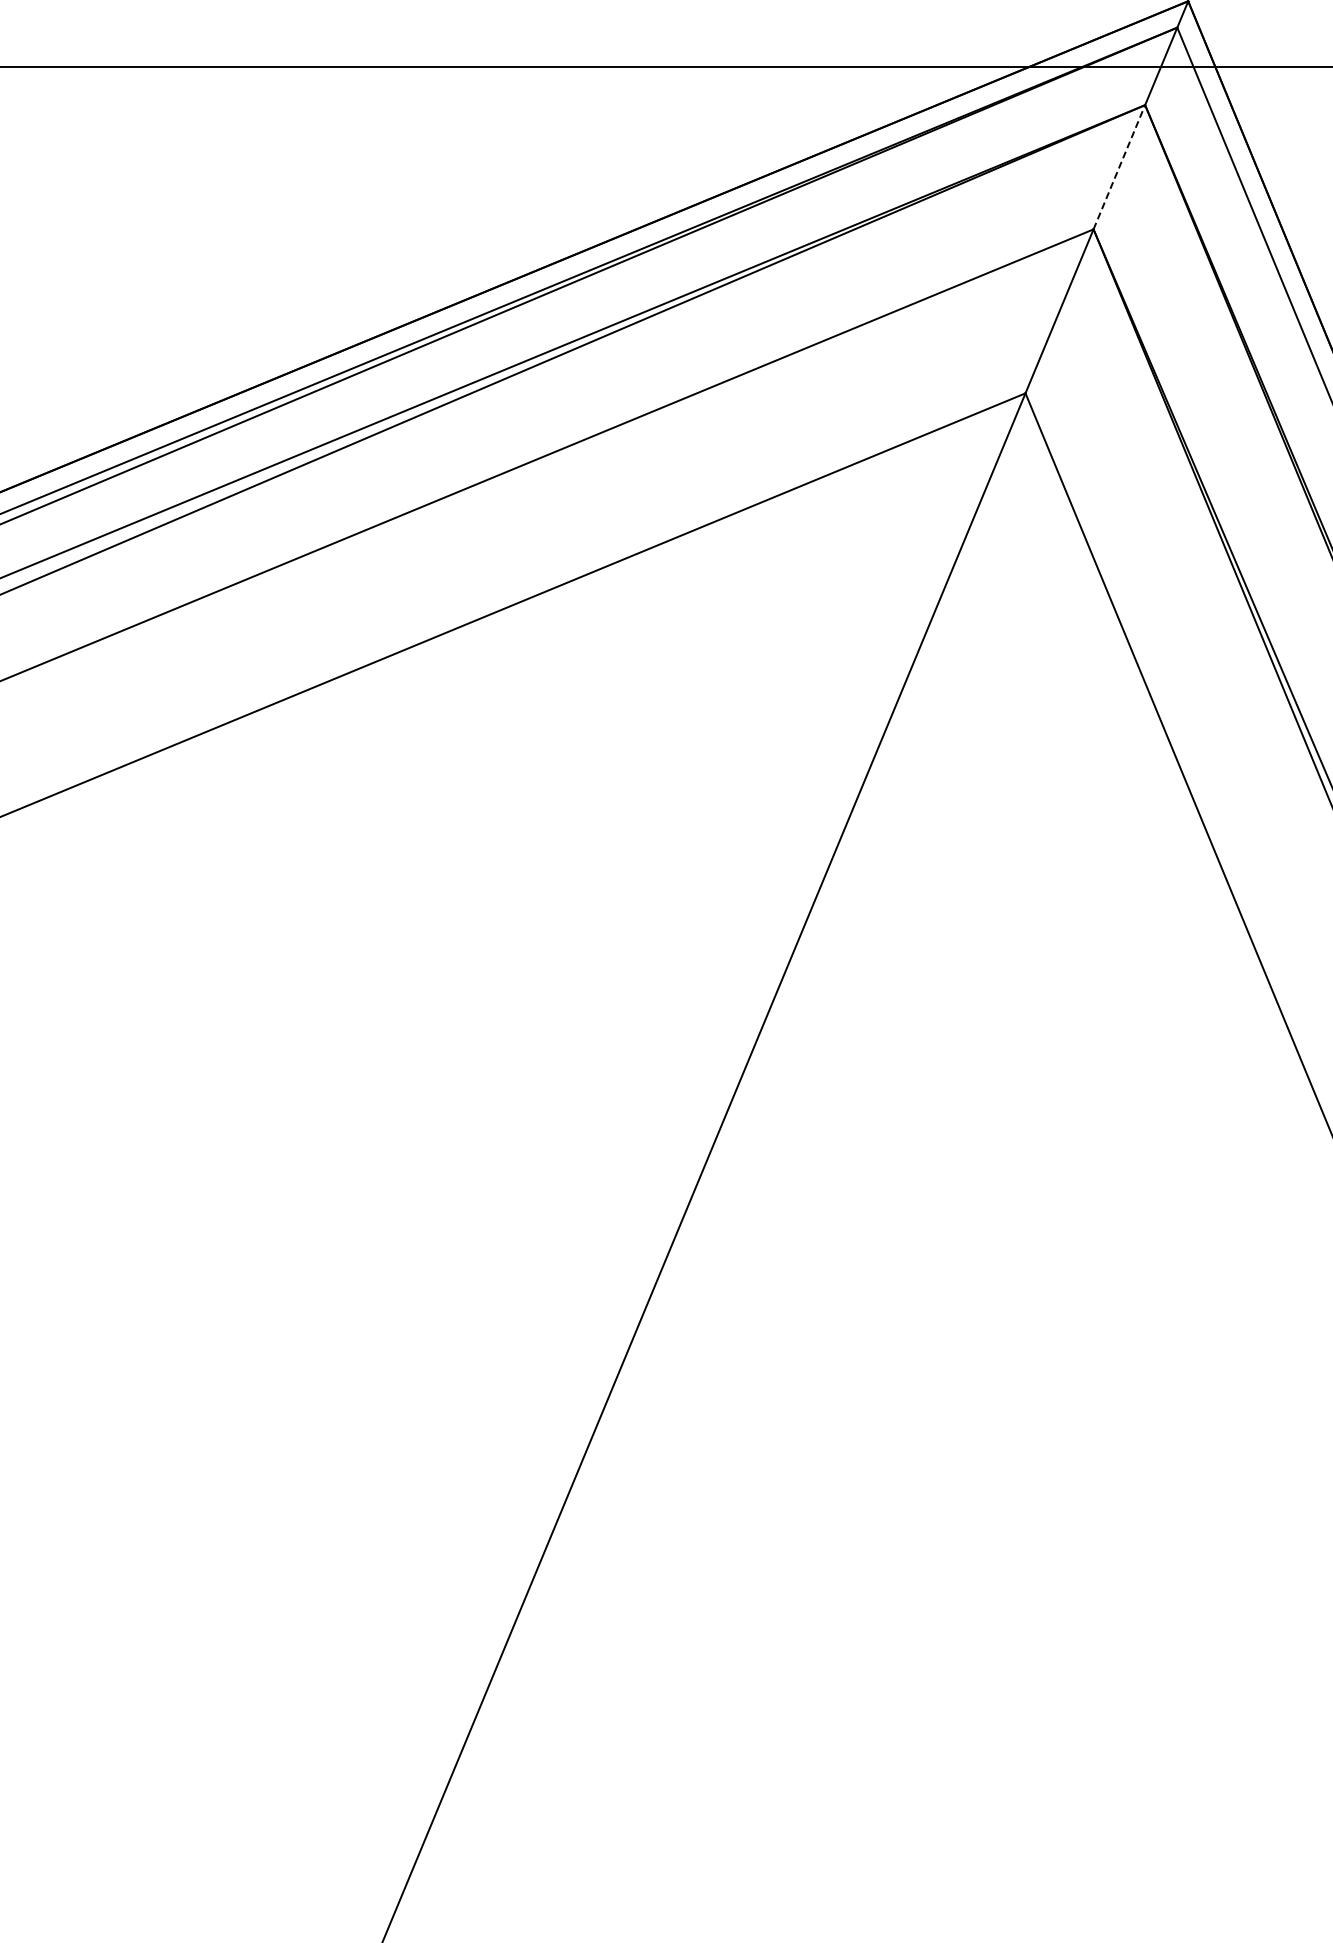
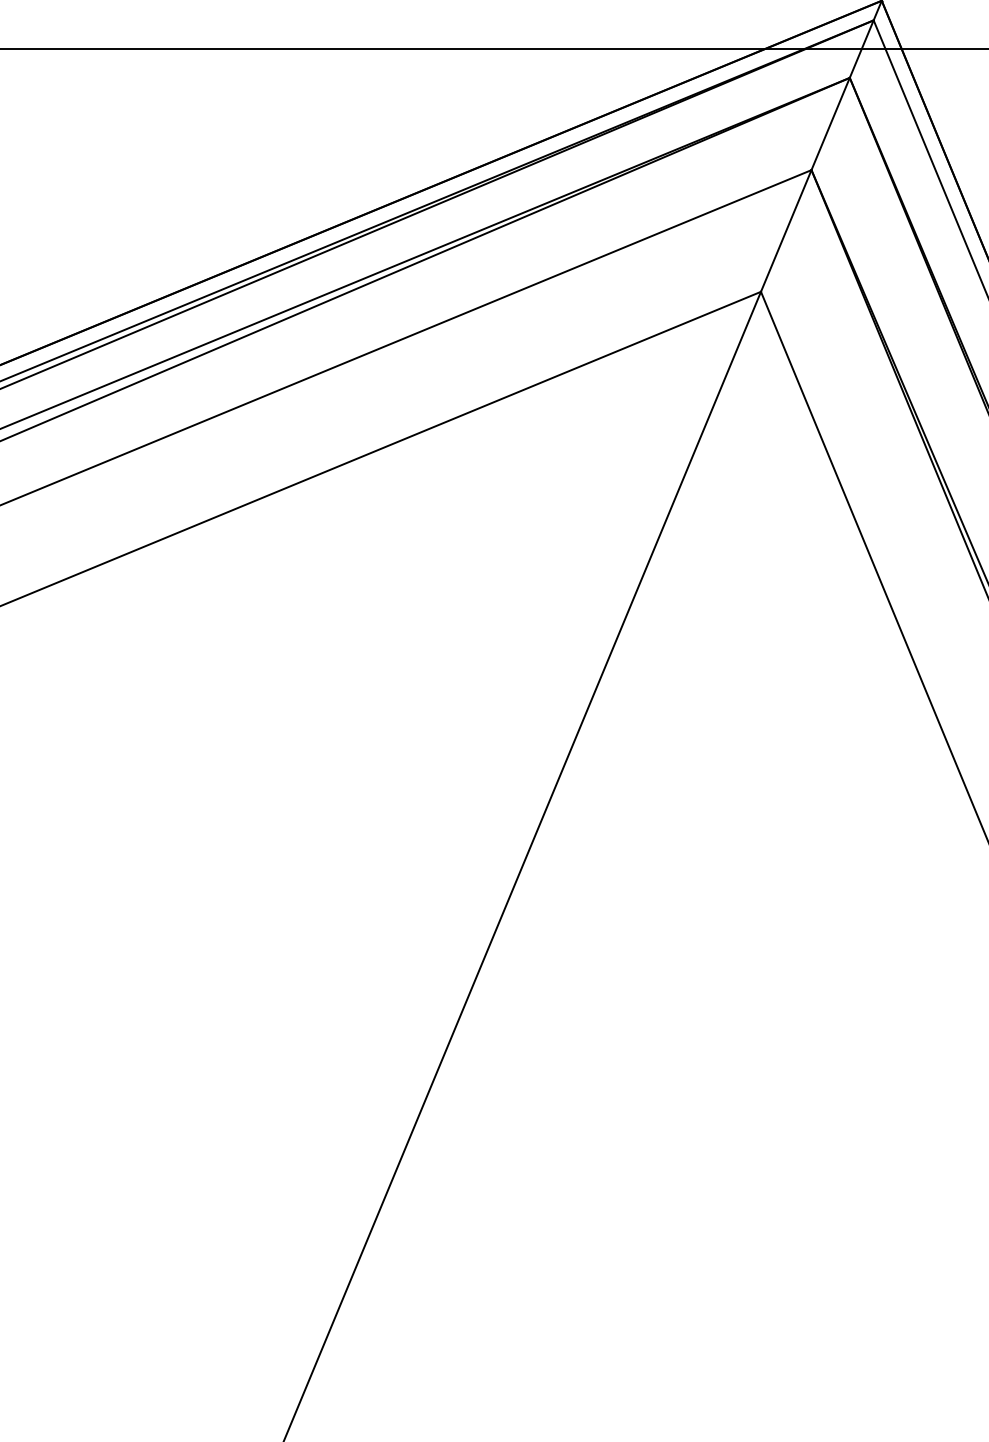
line: (1119, 166) -> (830, 123), dashed -> solid

